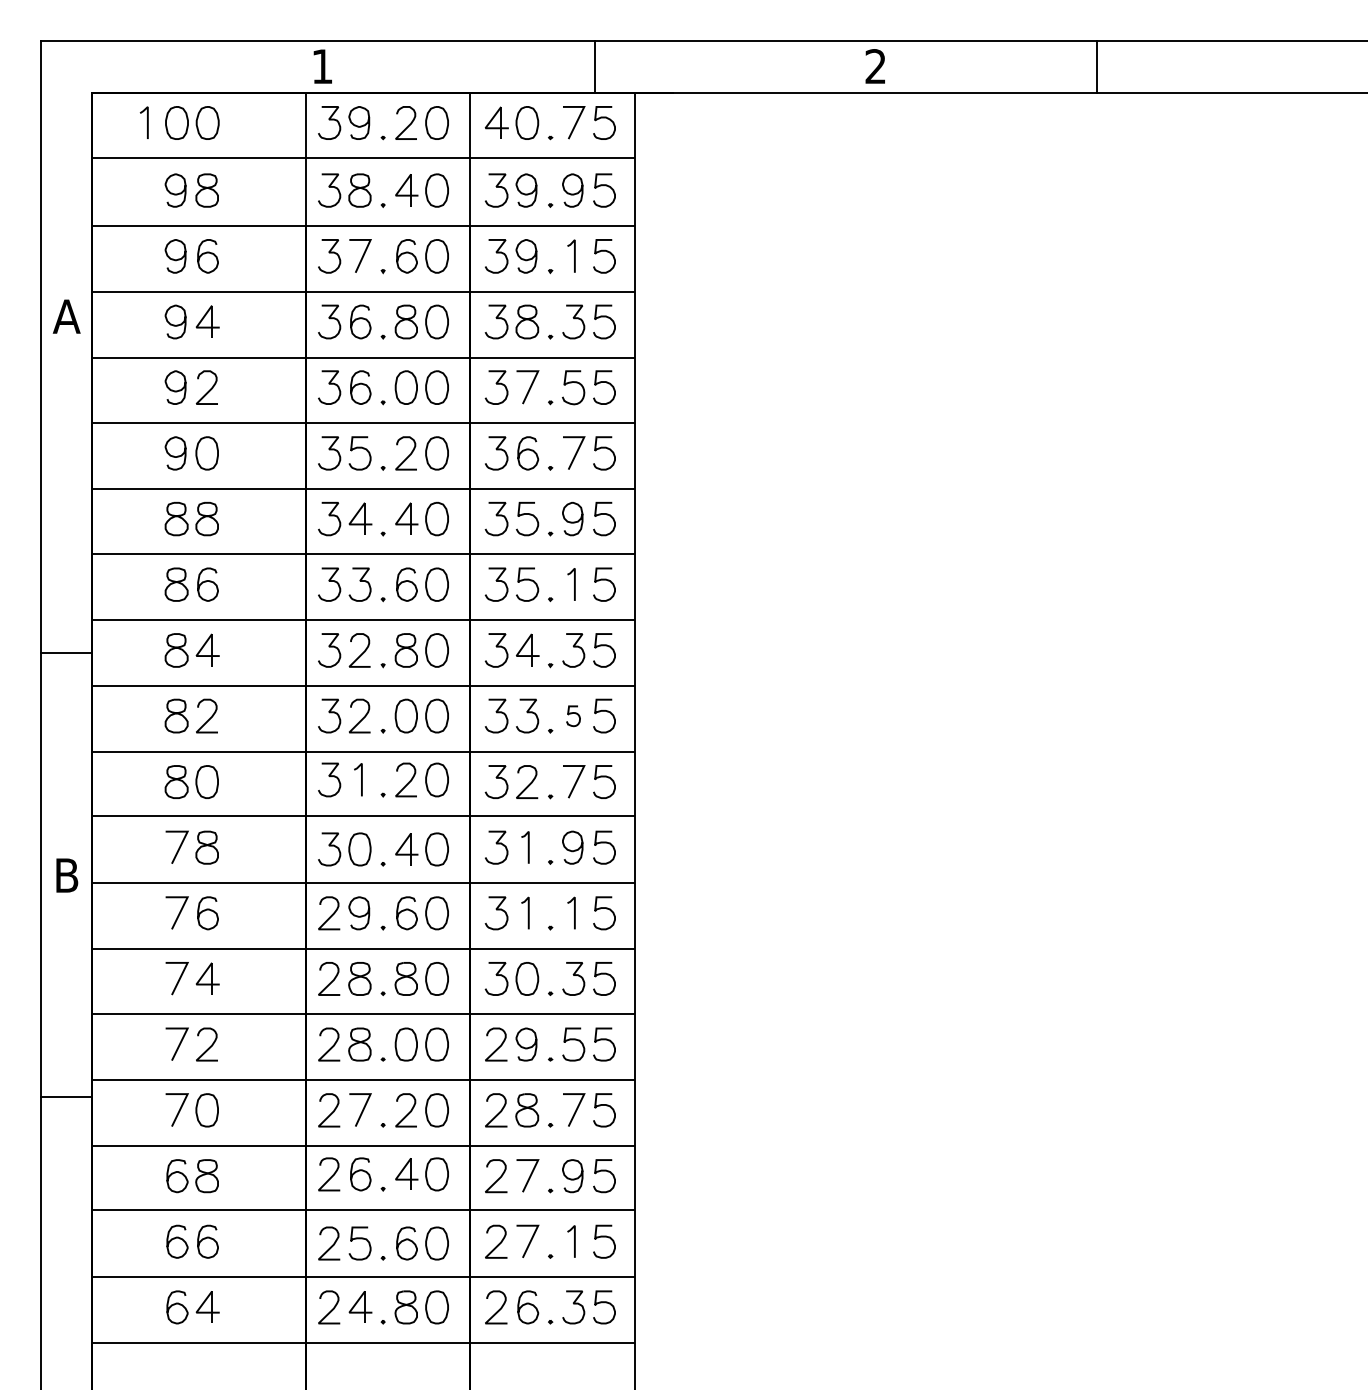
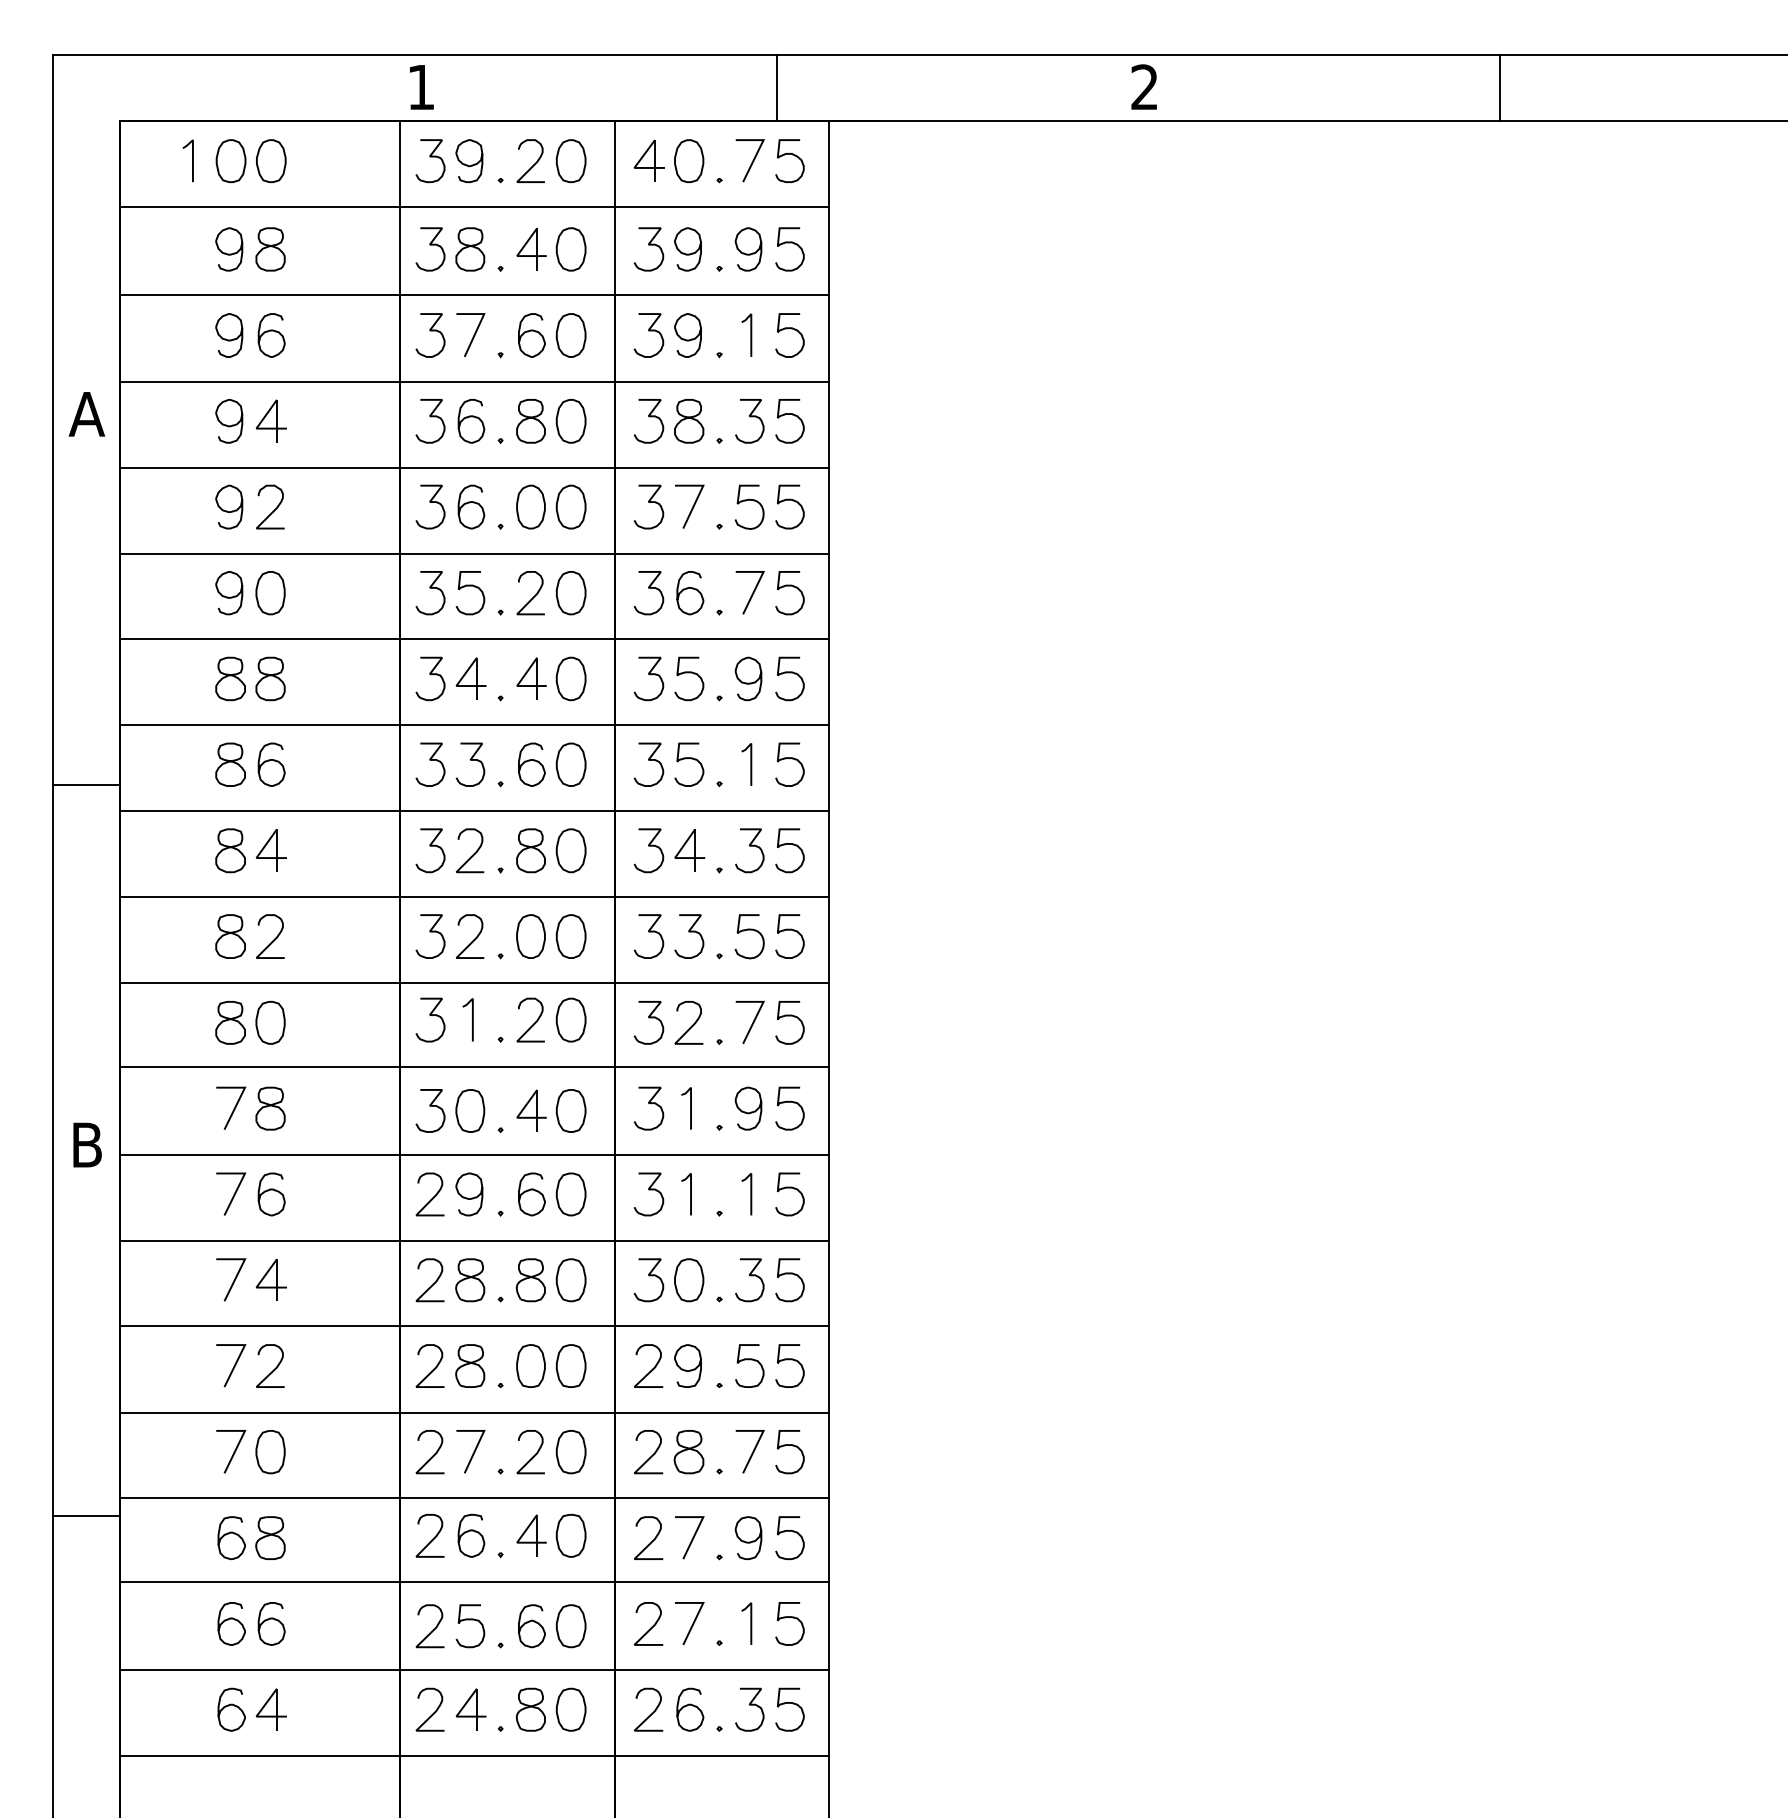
line: (1097, 66) -> (1500, 87), moved
line: (66, 653) -> (86, 785), moved
part: (573, 716) -> (749, 936), size x1.67
line: (66, 1097) -> (86, 1516), moved

